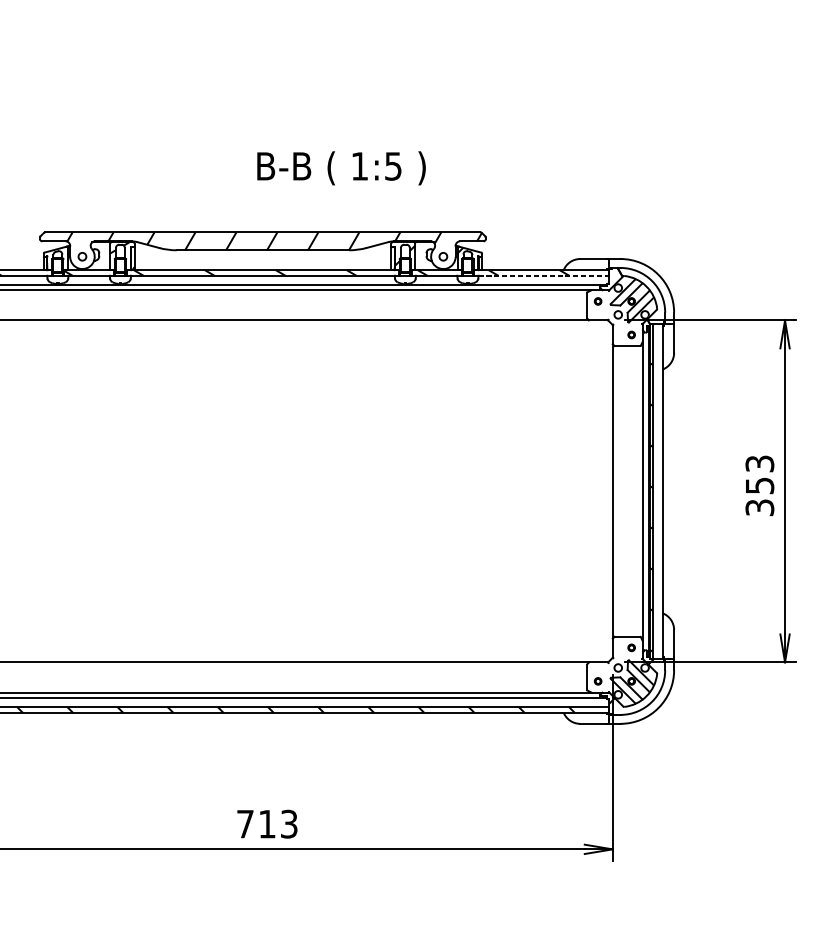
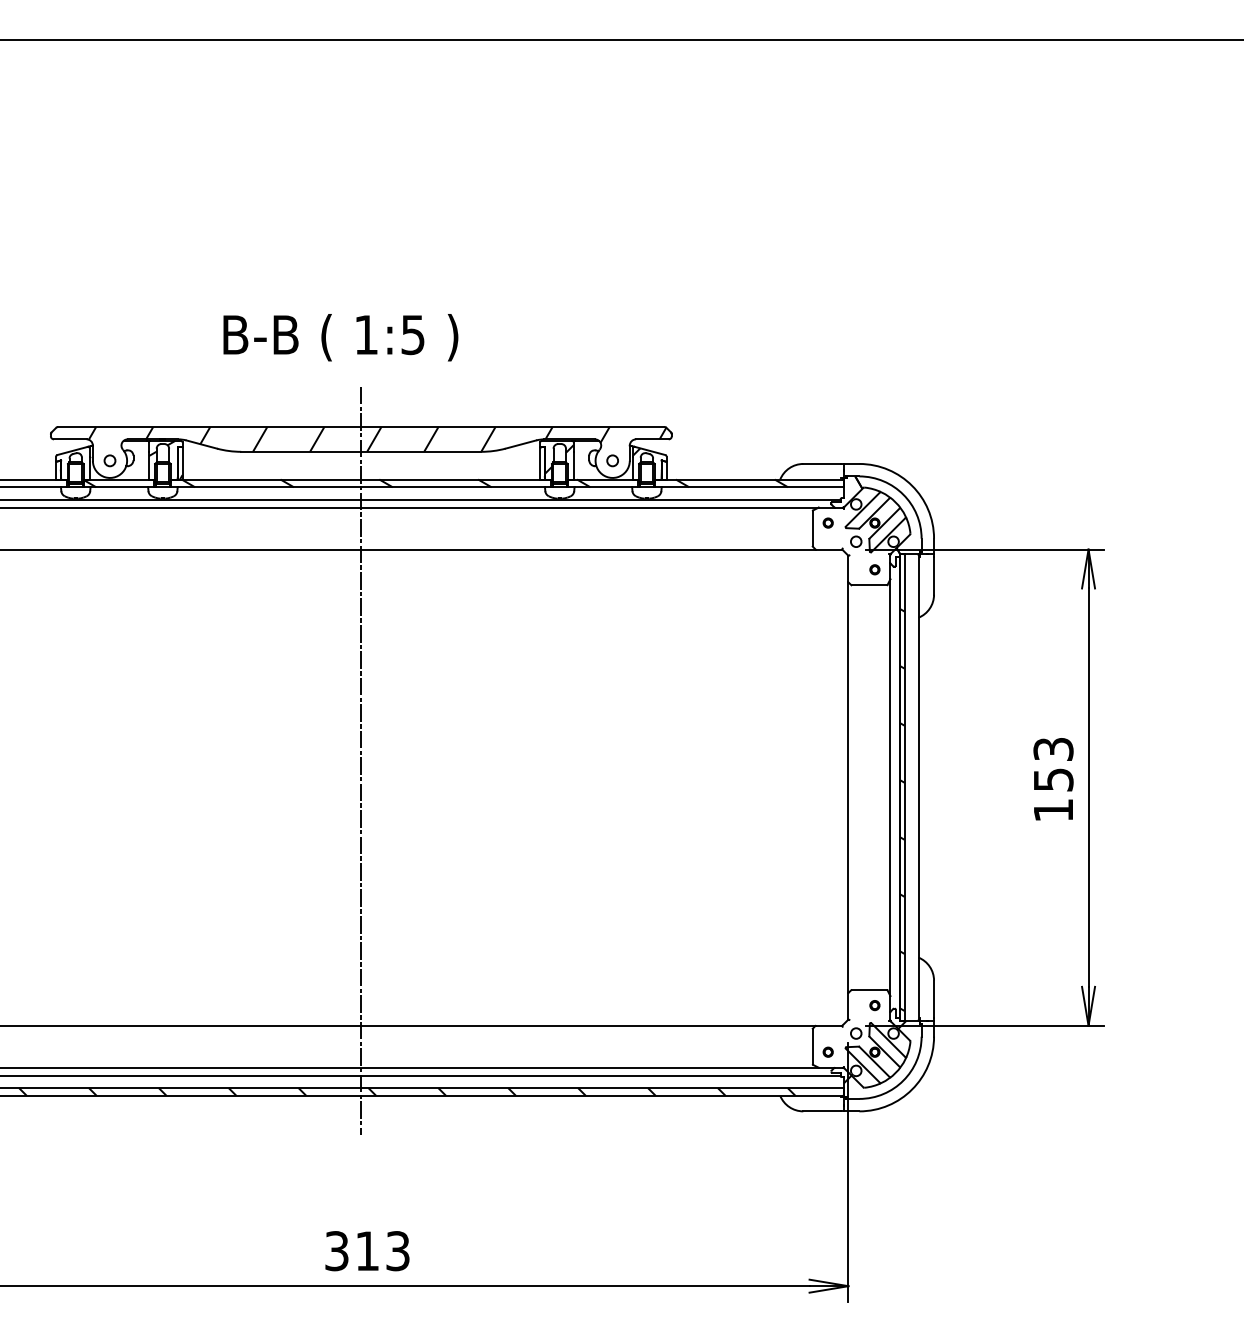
text: (341, 168) -> (340, 337), moved
line: (544, 275) -> (753, 487), dashed -> solid
line: (263, 471) -> (361, 760), added
text: (759, 507) -> (1053, 810), 353 -> 153
text: (245, 824) -> (336, 1251), 713 -> 313

